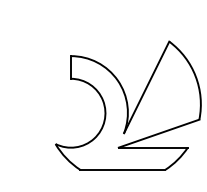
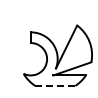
line: (123, 168) -> (55, 85), solid -> dashed

